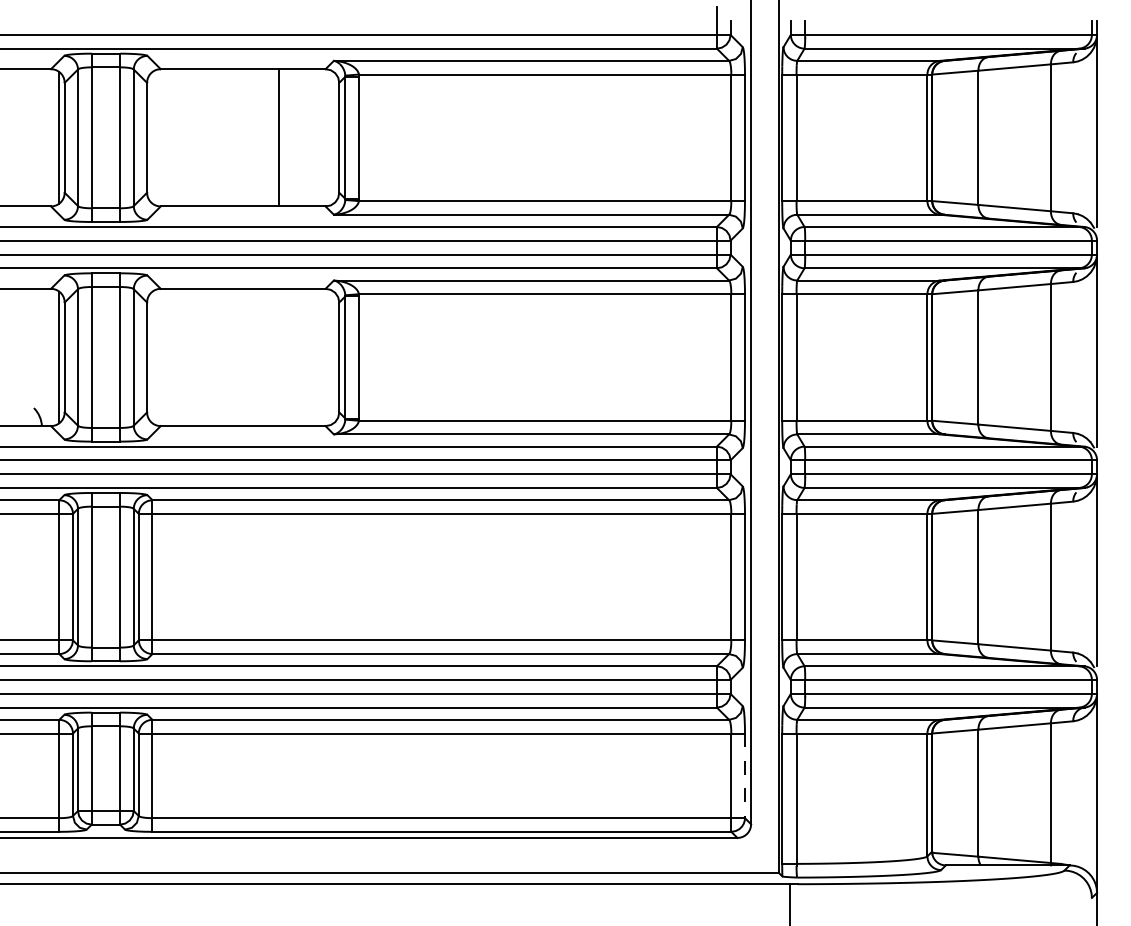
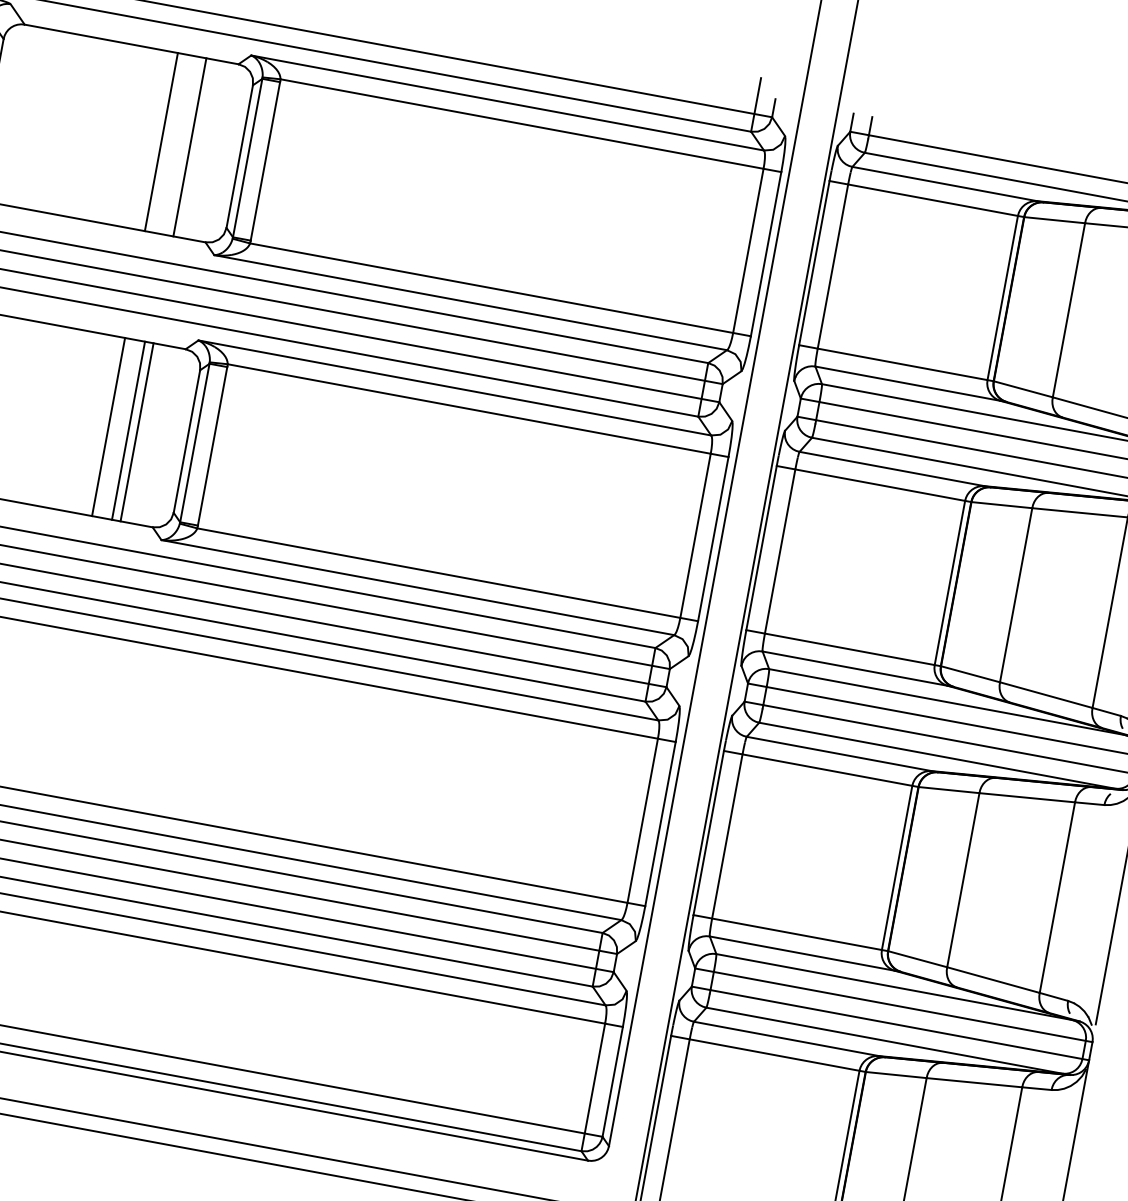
line: (300, 137) -> (189, 146), added
line: (278, 357) -> (108, 426), added
line: (294, 357) -> (128, 430), added
line: (300, 357) -> (136, 432), added
line: (745, 776) -> (613, 1082), dashed -> solid

